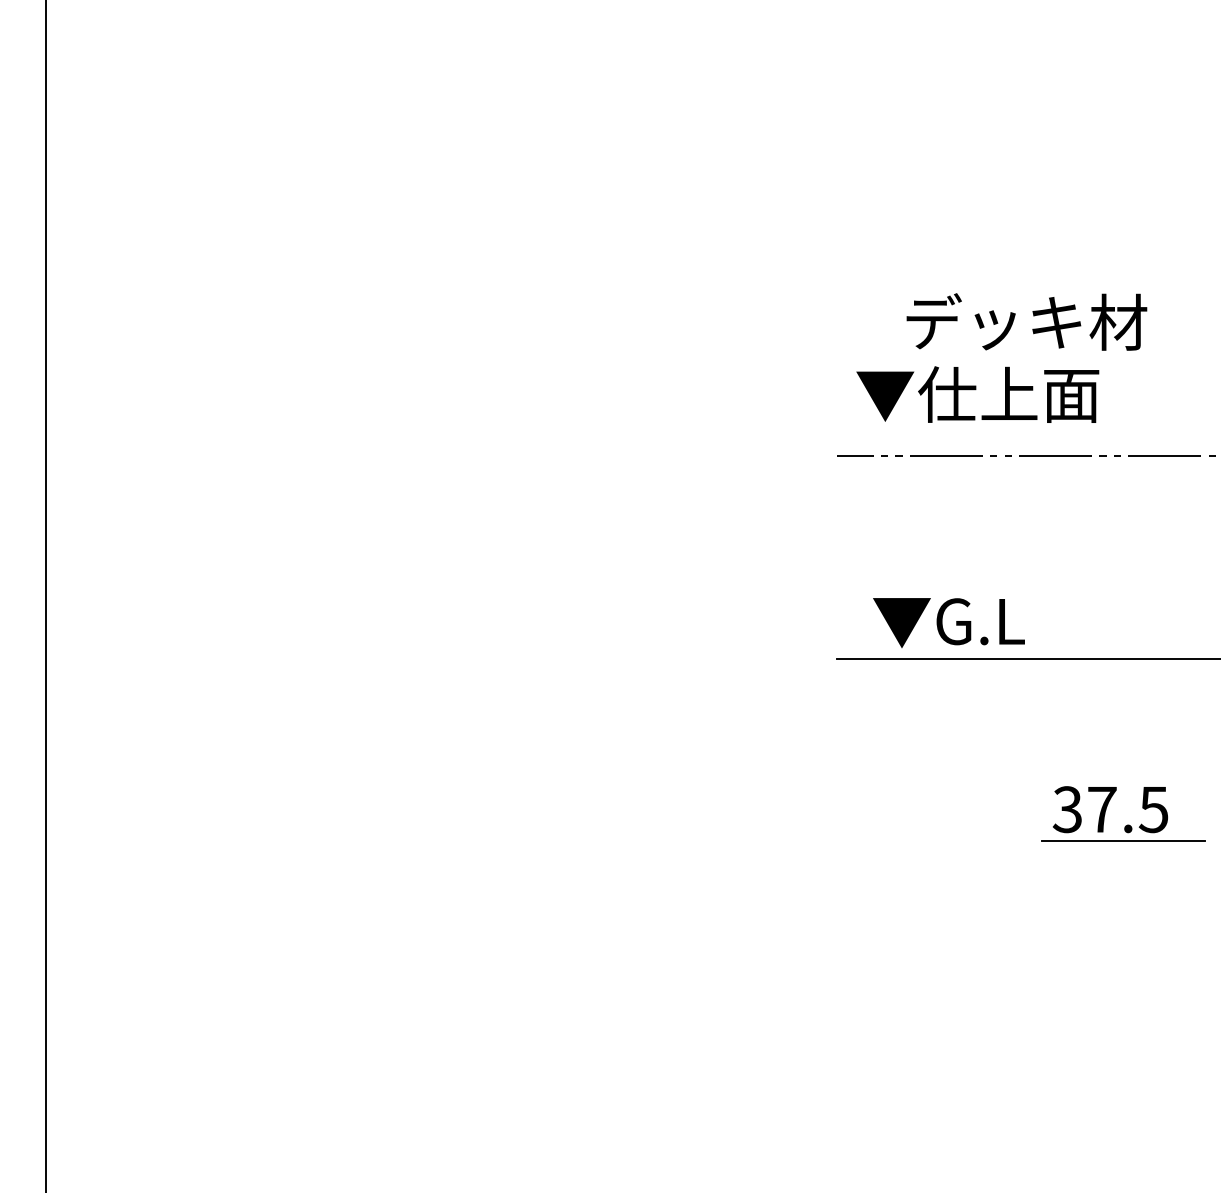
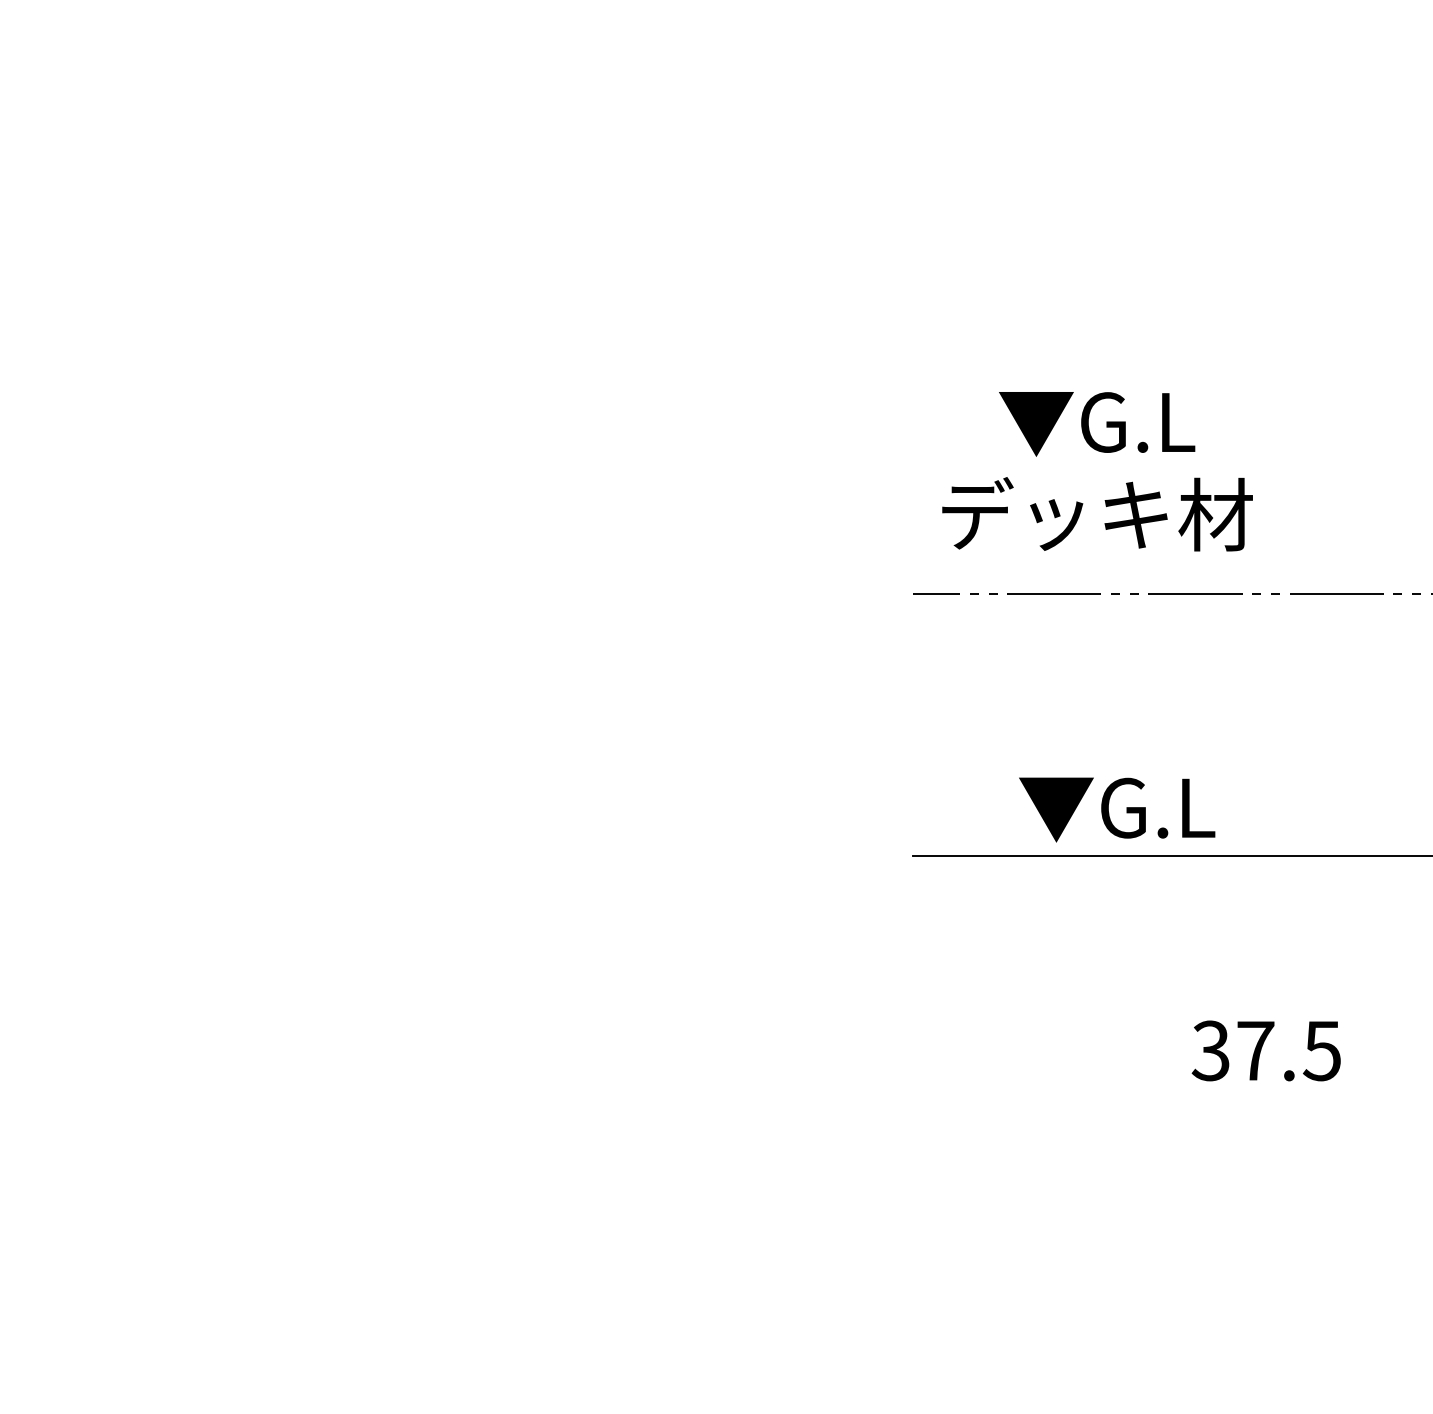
text: (1025, 321) -> (1156, 420), デッキ材 -> ▼G.L
text: (978, 393) -> (1095, 513), ▼仕上面 -> デッキ材
text: (948, 623) -> (1116, 810), moved
line: (1123, 841) -> (1283, 1092), removed

